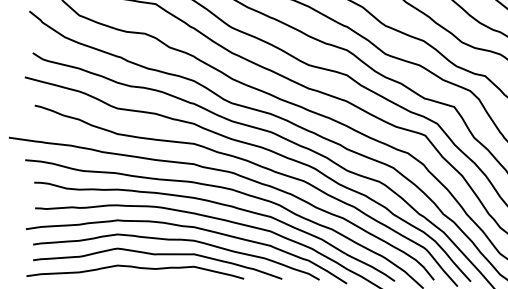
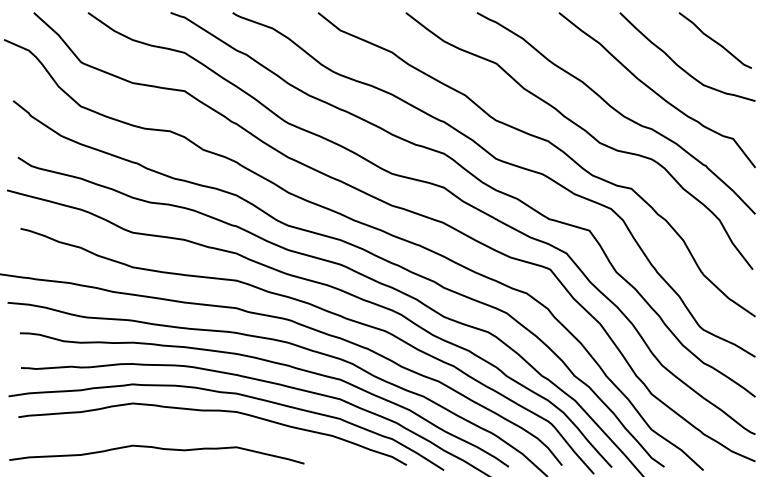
curve: (157, 255) -> (187, 431), removed

